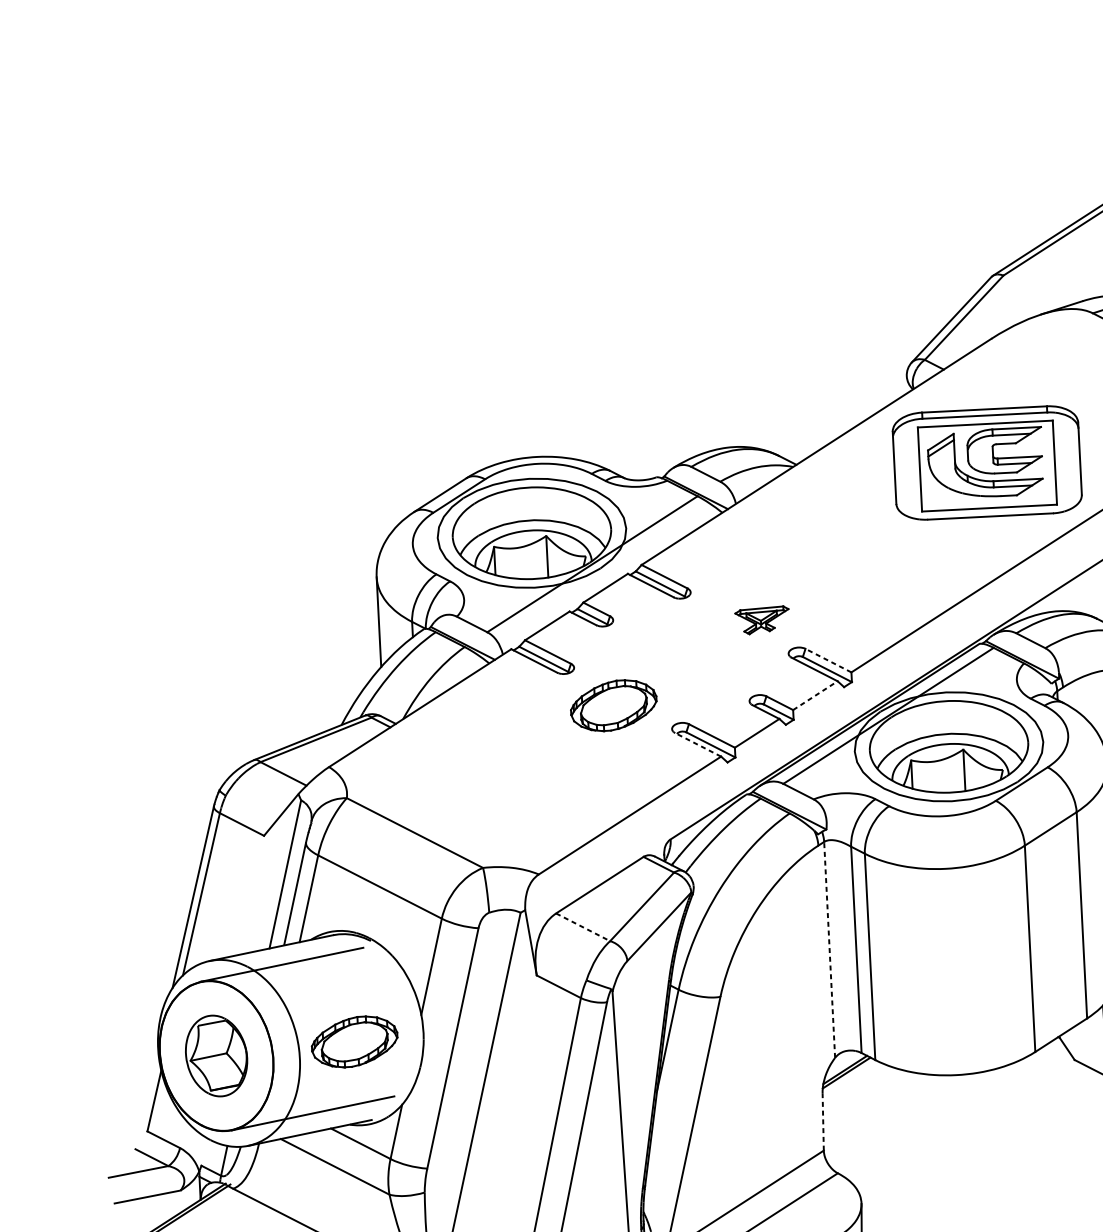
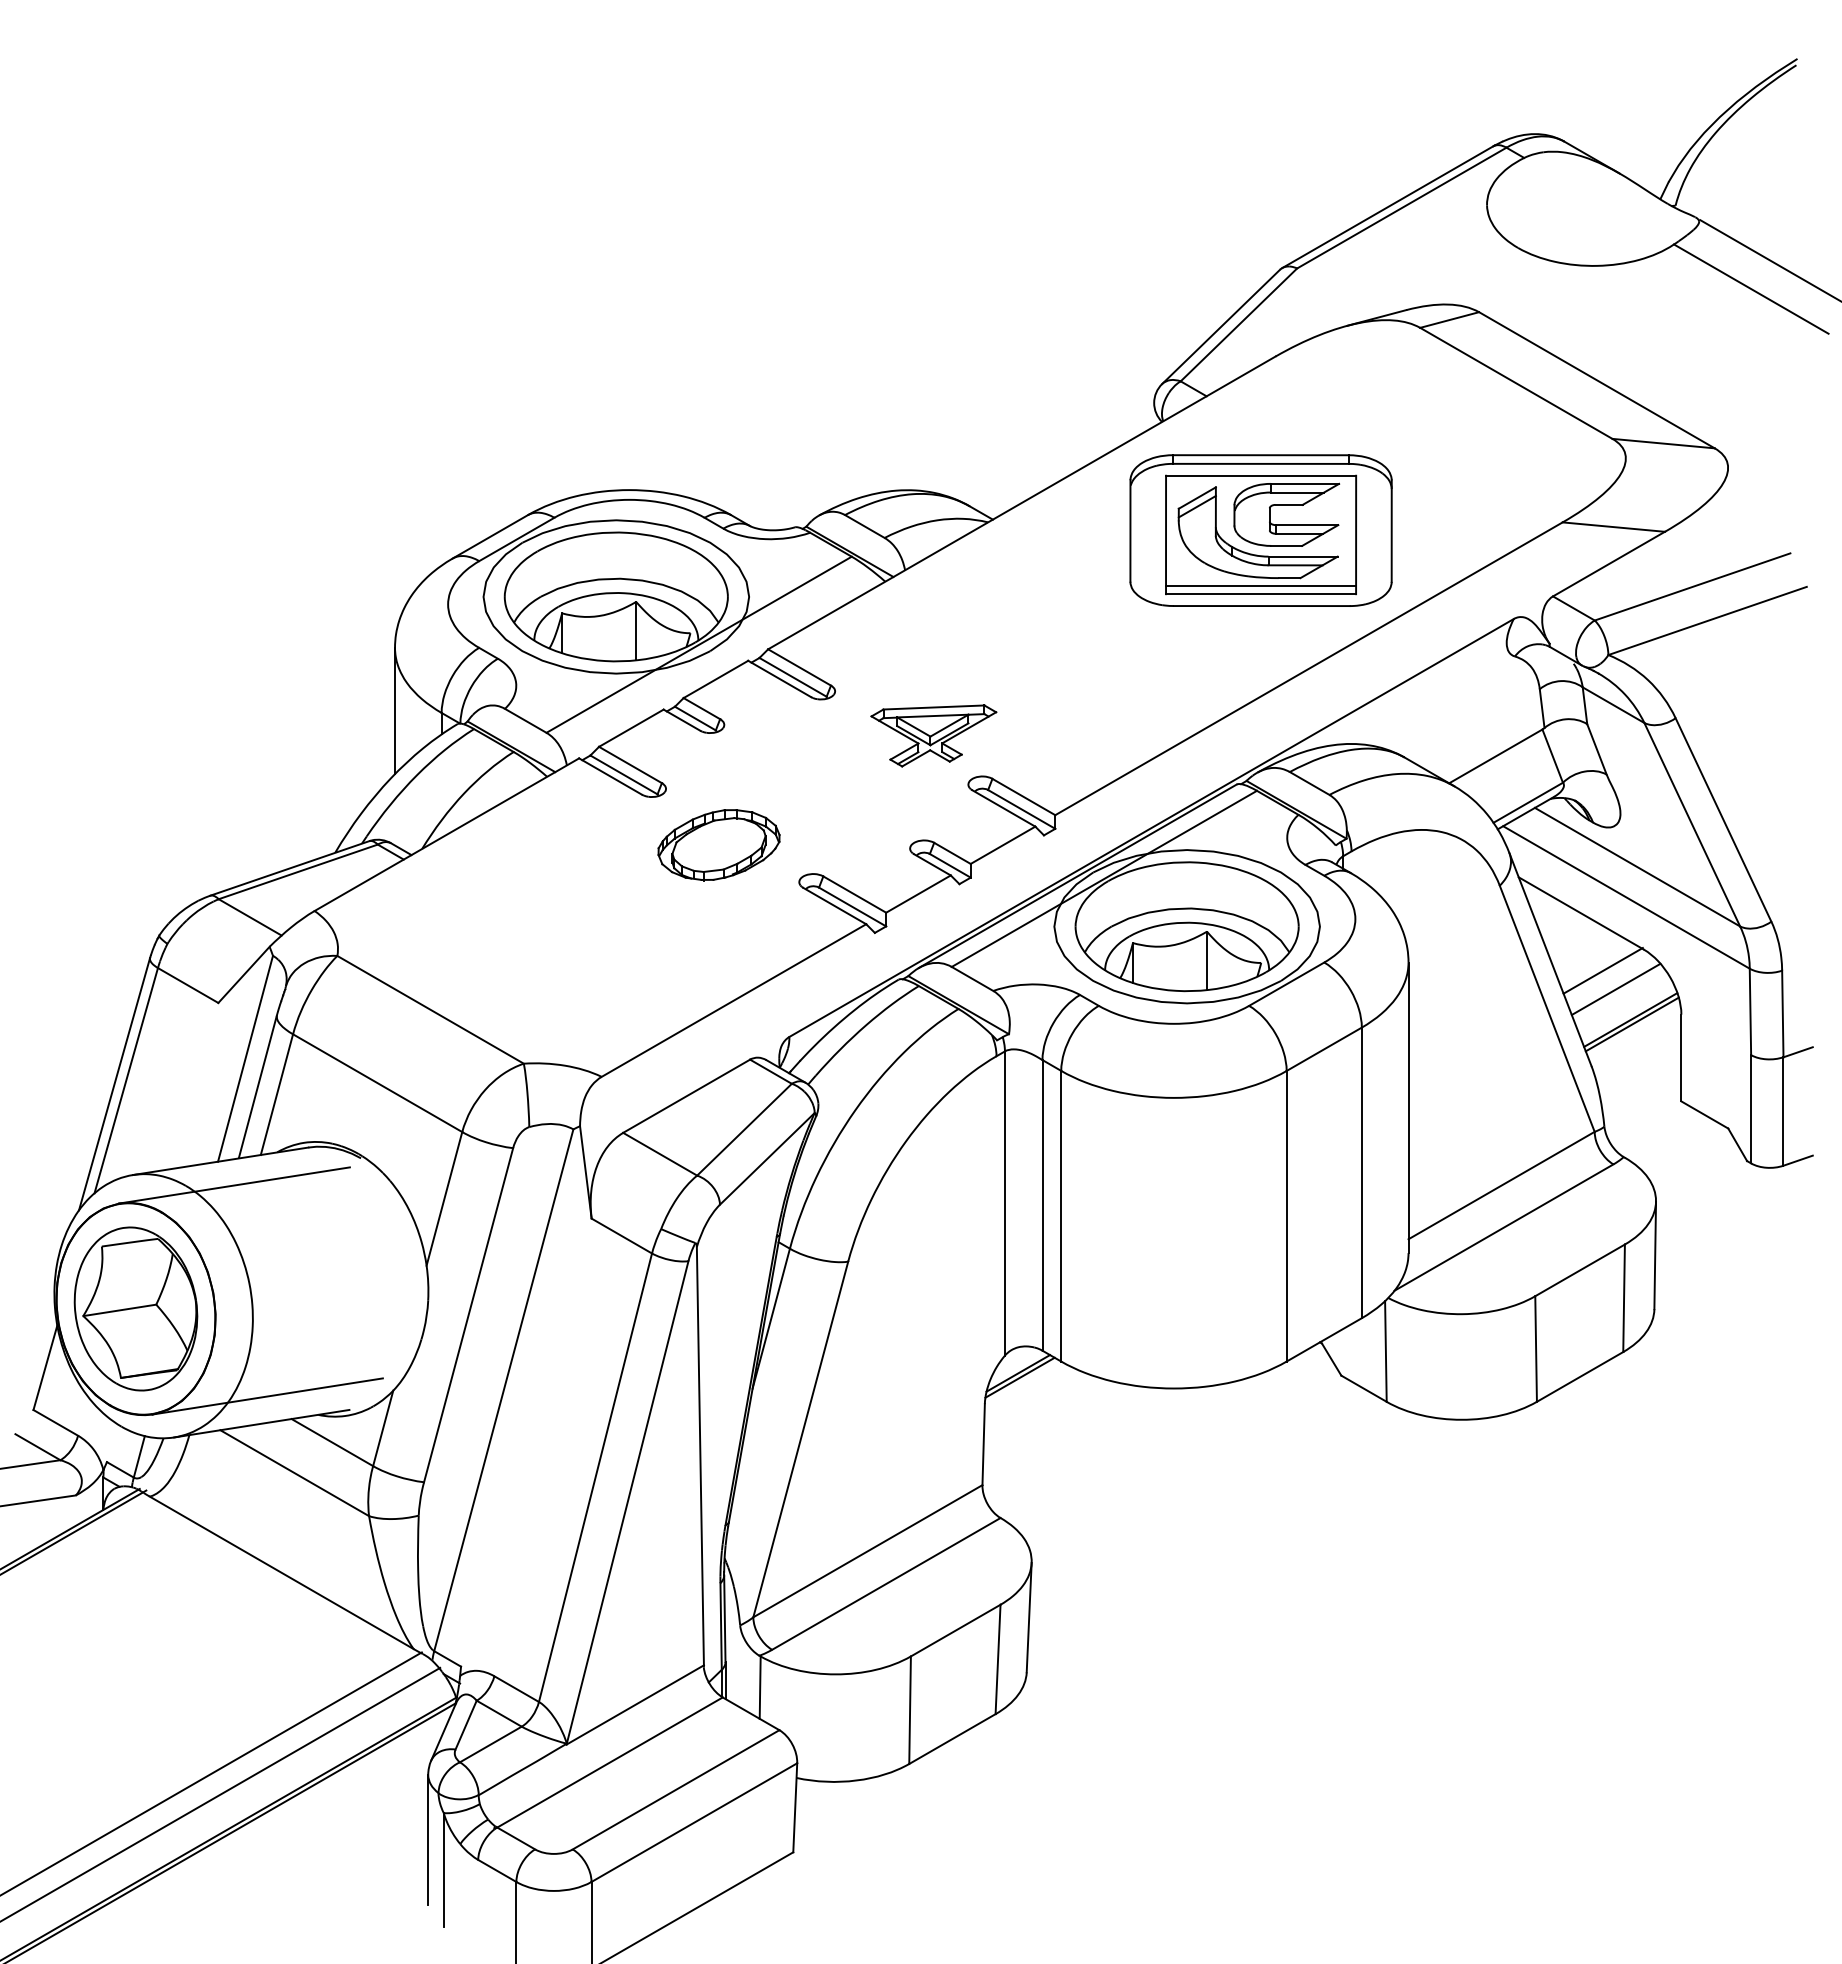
line: (989, 501) -> (1261, 585), added
part: (762, 620) -> (933, 735), size x1.67
line: (828, 660) -> (1023, 796), dashed -> solid
line: (815, 695) -> (1003, 845), dashed -> solid
line: (697, 744) -> (834, 905), dashed -> solid
line: (583, 927) -> (660, 1154), dashed -> solid
line: (829, 949) -> (1004, 1203), dashed -> solid
part: (354, 1042) -> (330, 1299), removed
part: (216, 1055) -> (135, 1308), size x1.43
line: (823, 1121) -> (983, 1444), dashed -> solid

